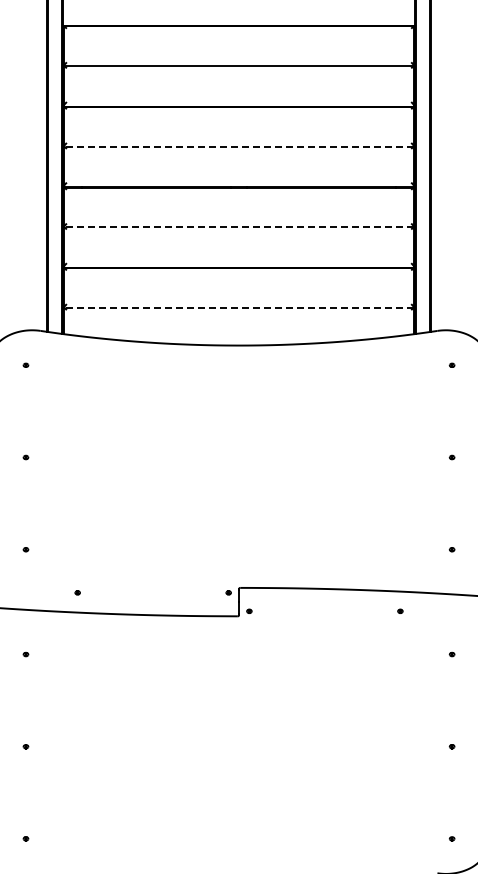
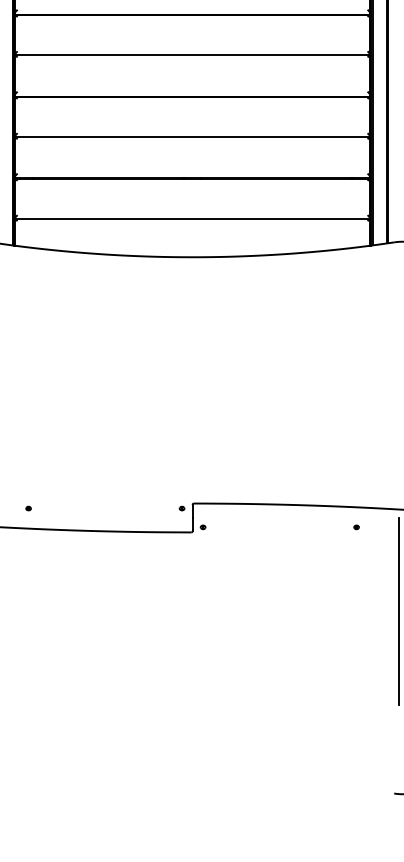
line: (239, 146) -> (193, 54), dashed -> solid
line: (239, 227) -> (193, 137), dashed -> solid
line: (239, 307) -> (193, 218), dashed -> solid
line: (441, 694) -> (398, 611), added

